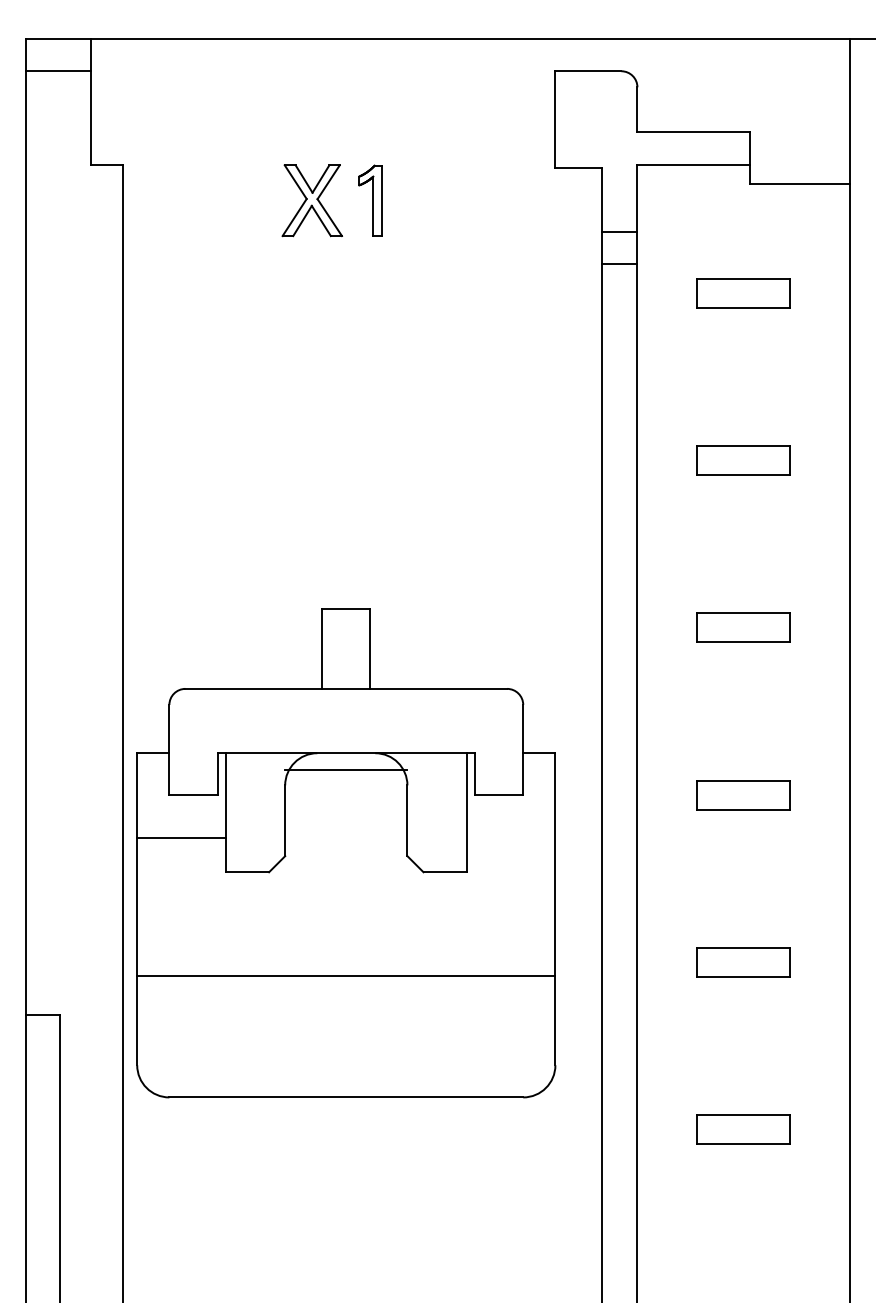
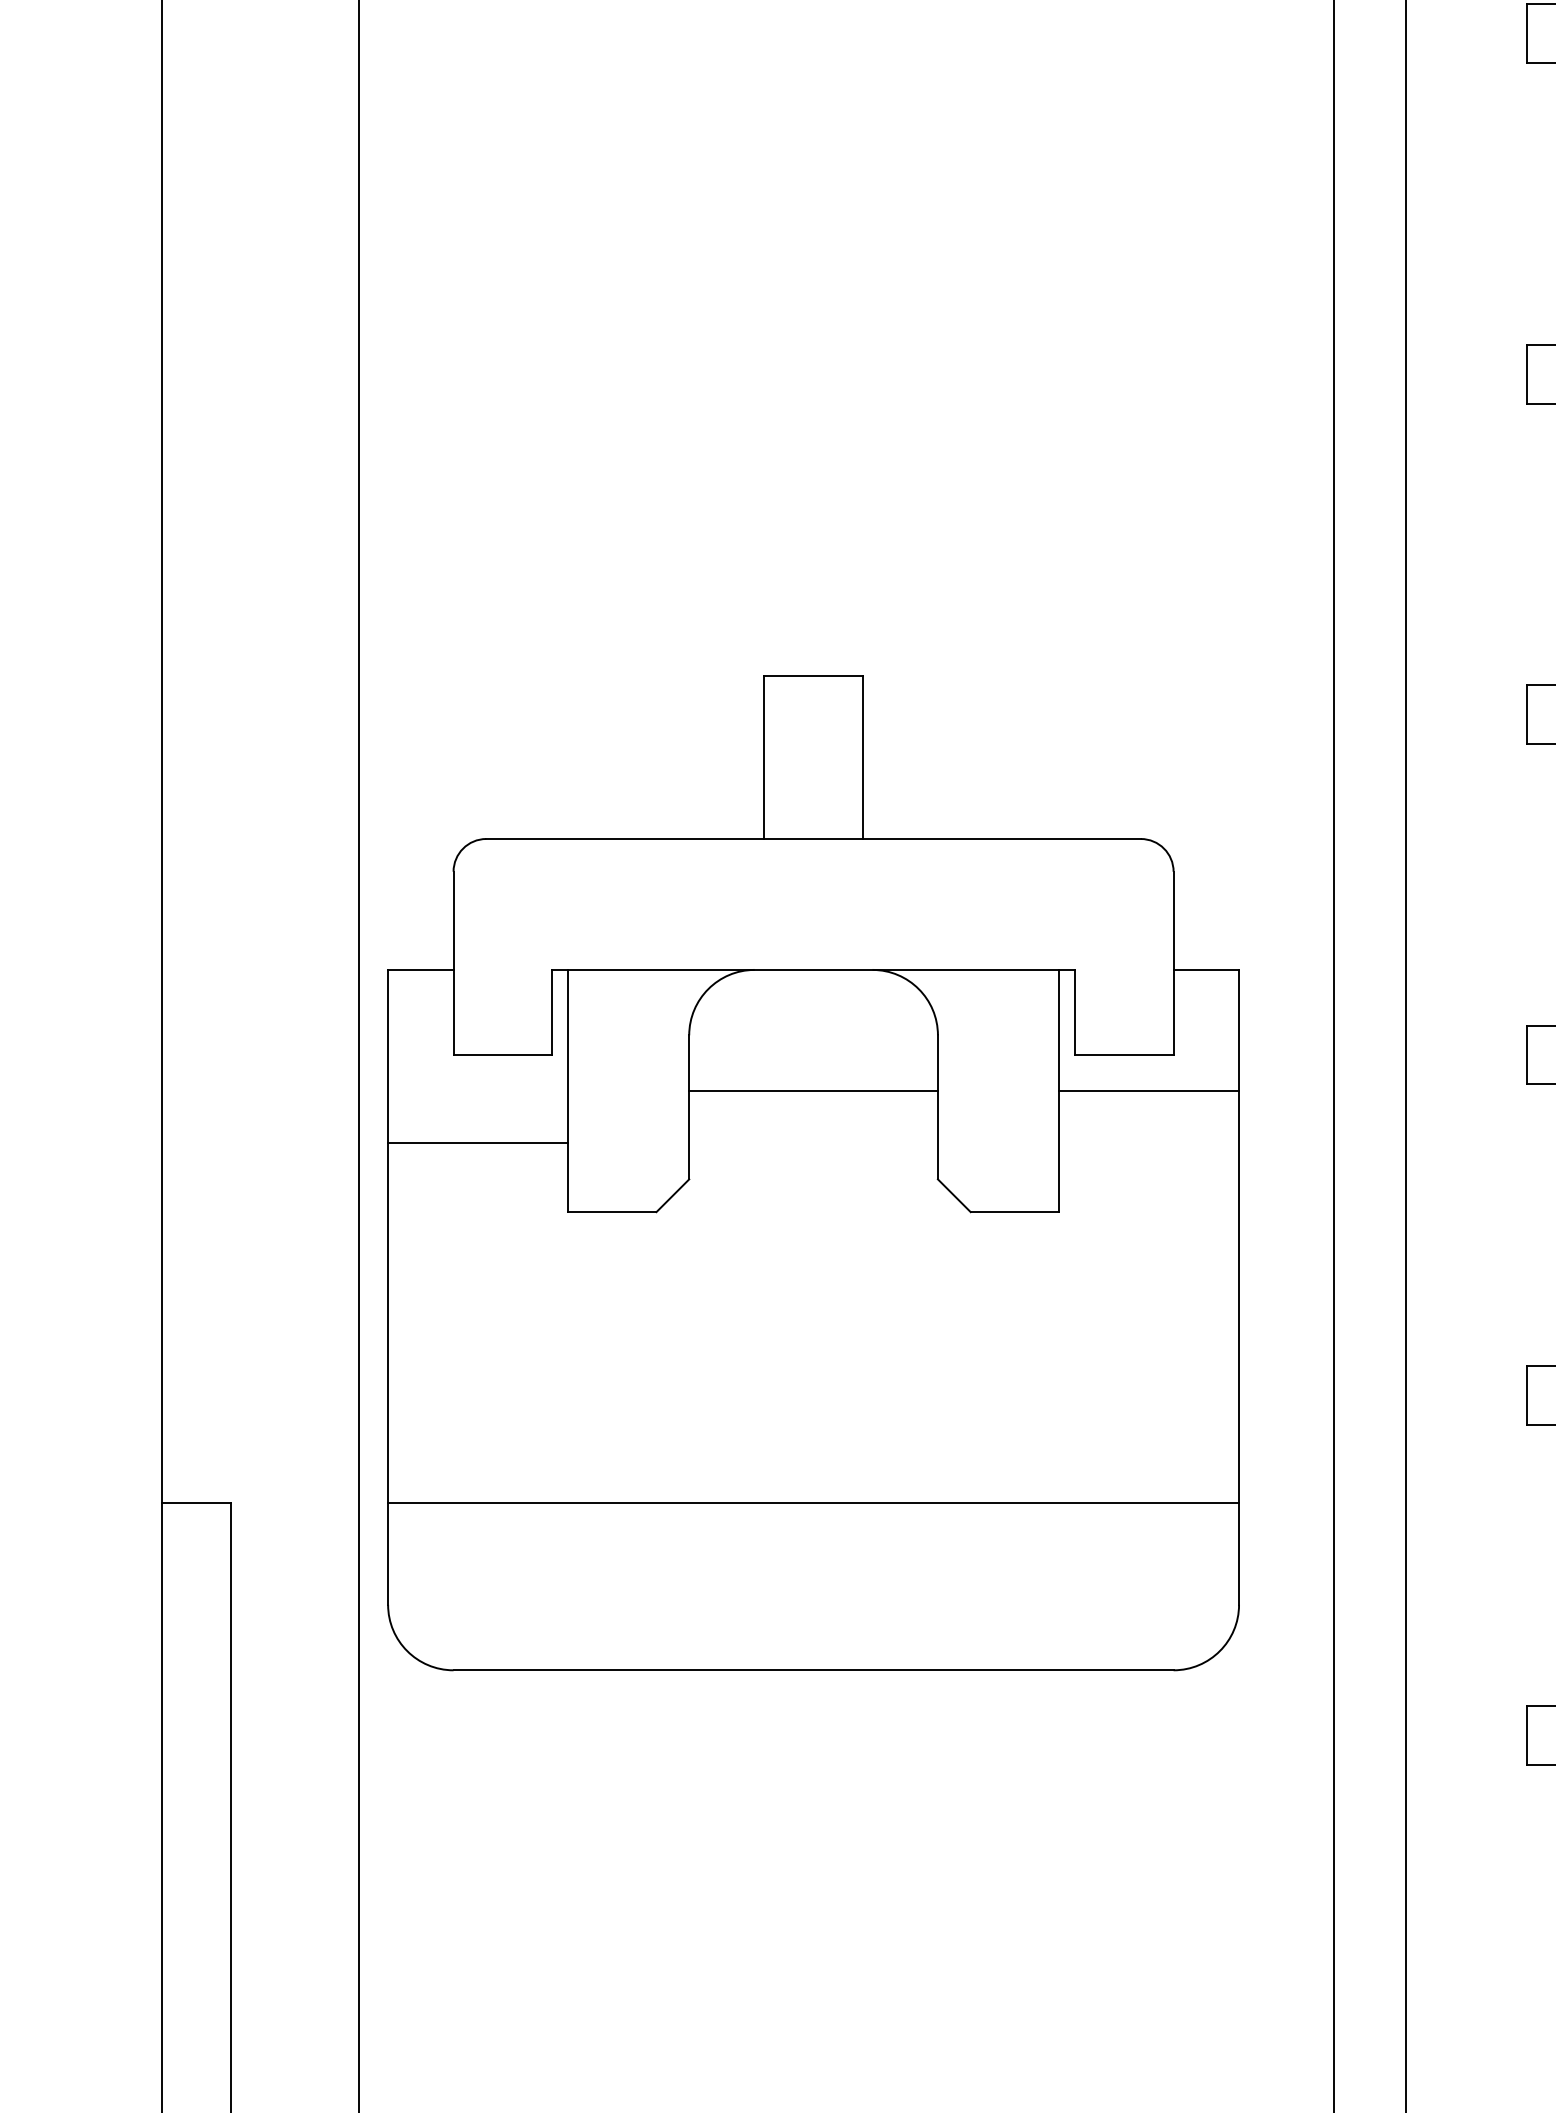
line: (346, 769) -> (813, 1090), moved
line: (510, 812) -> (1147, 1090), added
line: (346, 976) -> (813, 1503), moved

